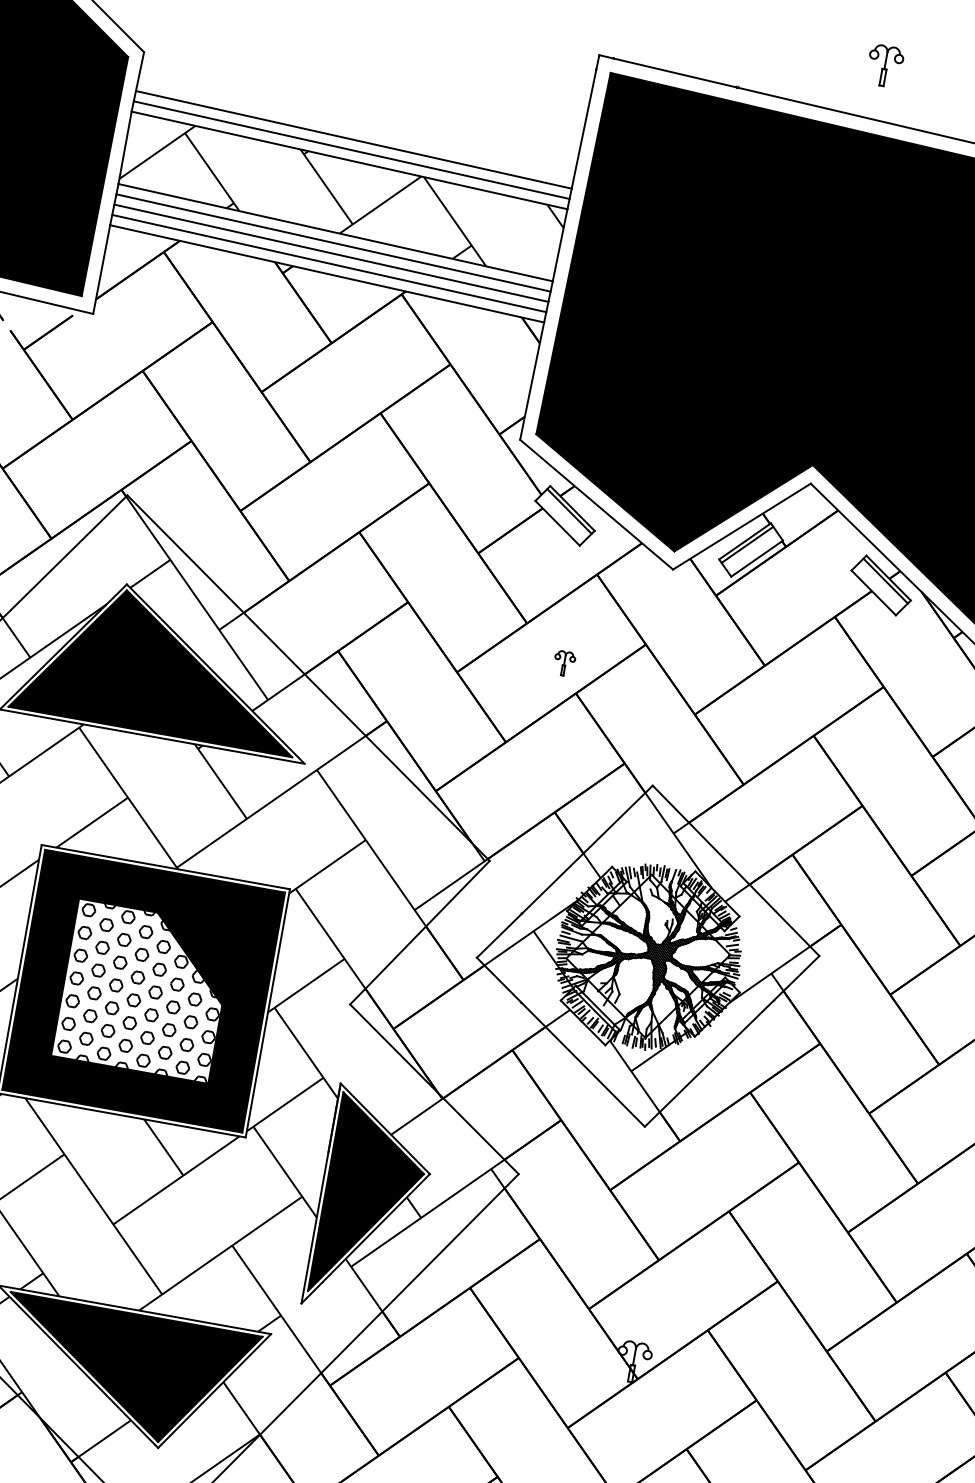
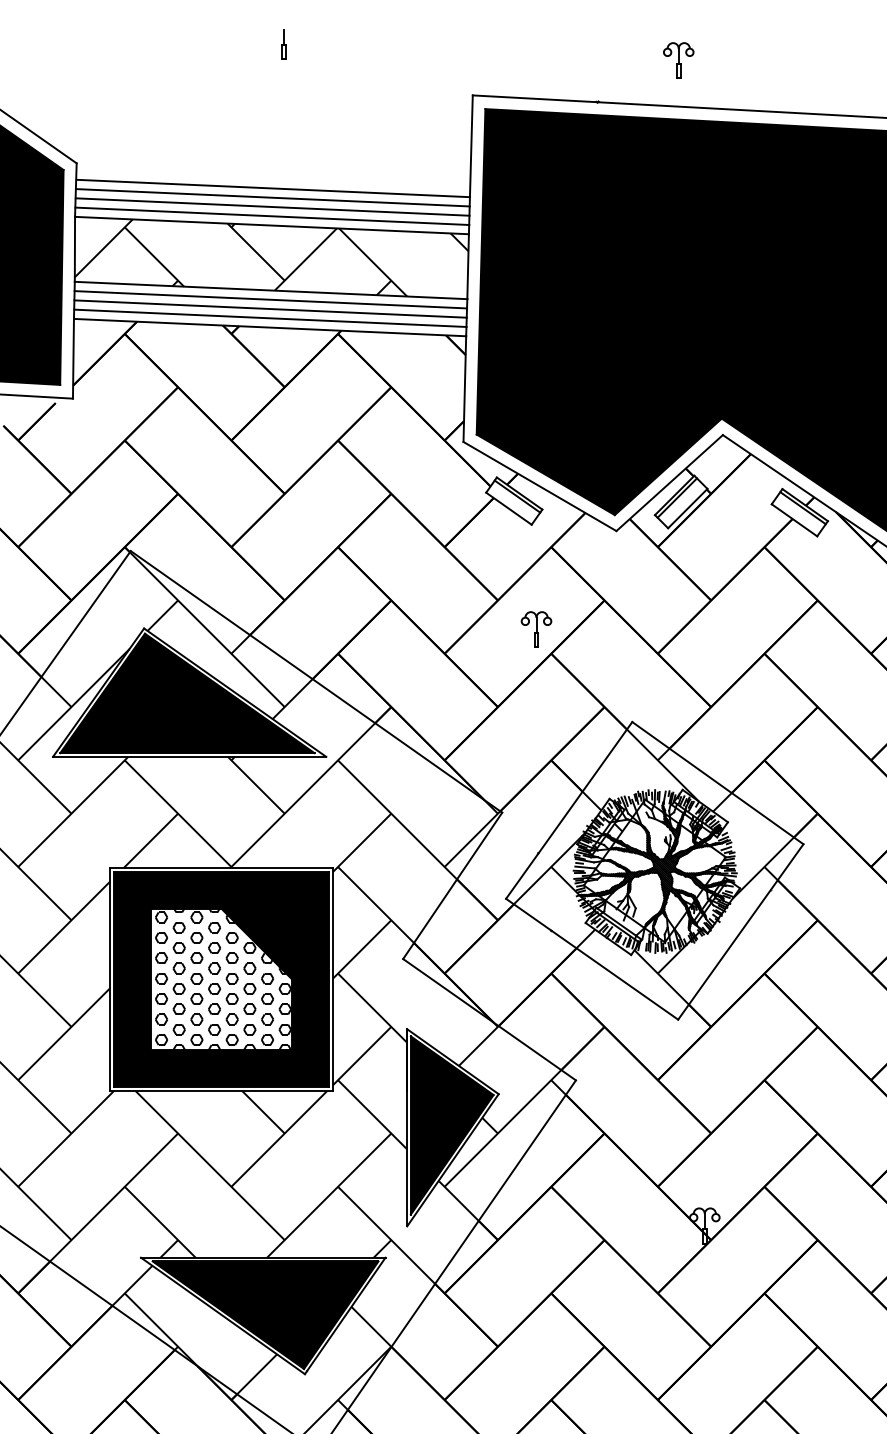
part: (884, 65) -> (678, 60), moved
line: (358, 119) -> (273, 188), added
line: (355, 129) -> (272, 197), added
part: (564, 663) -> (536, 629), size x1.67

